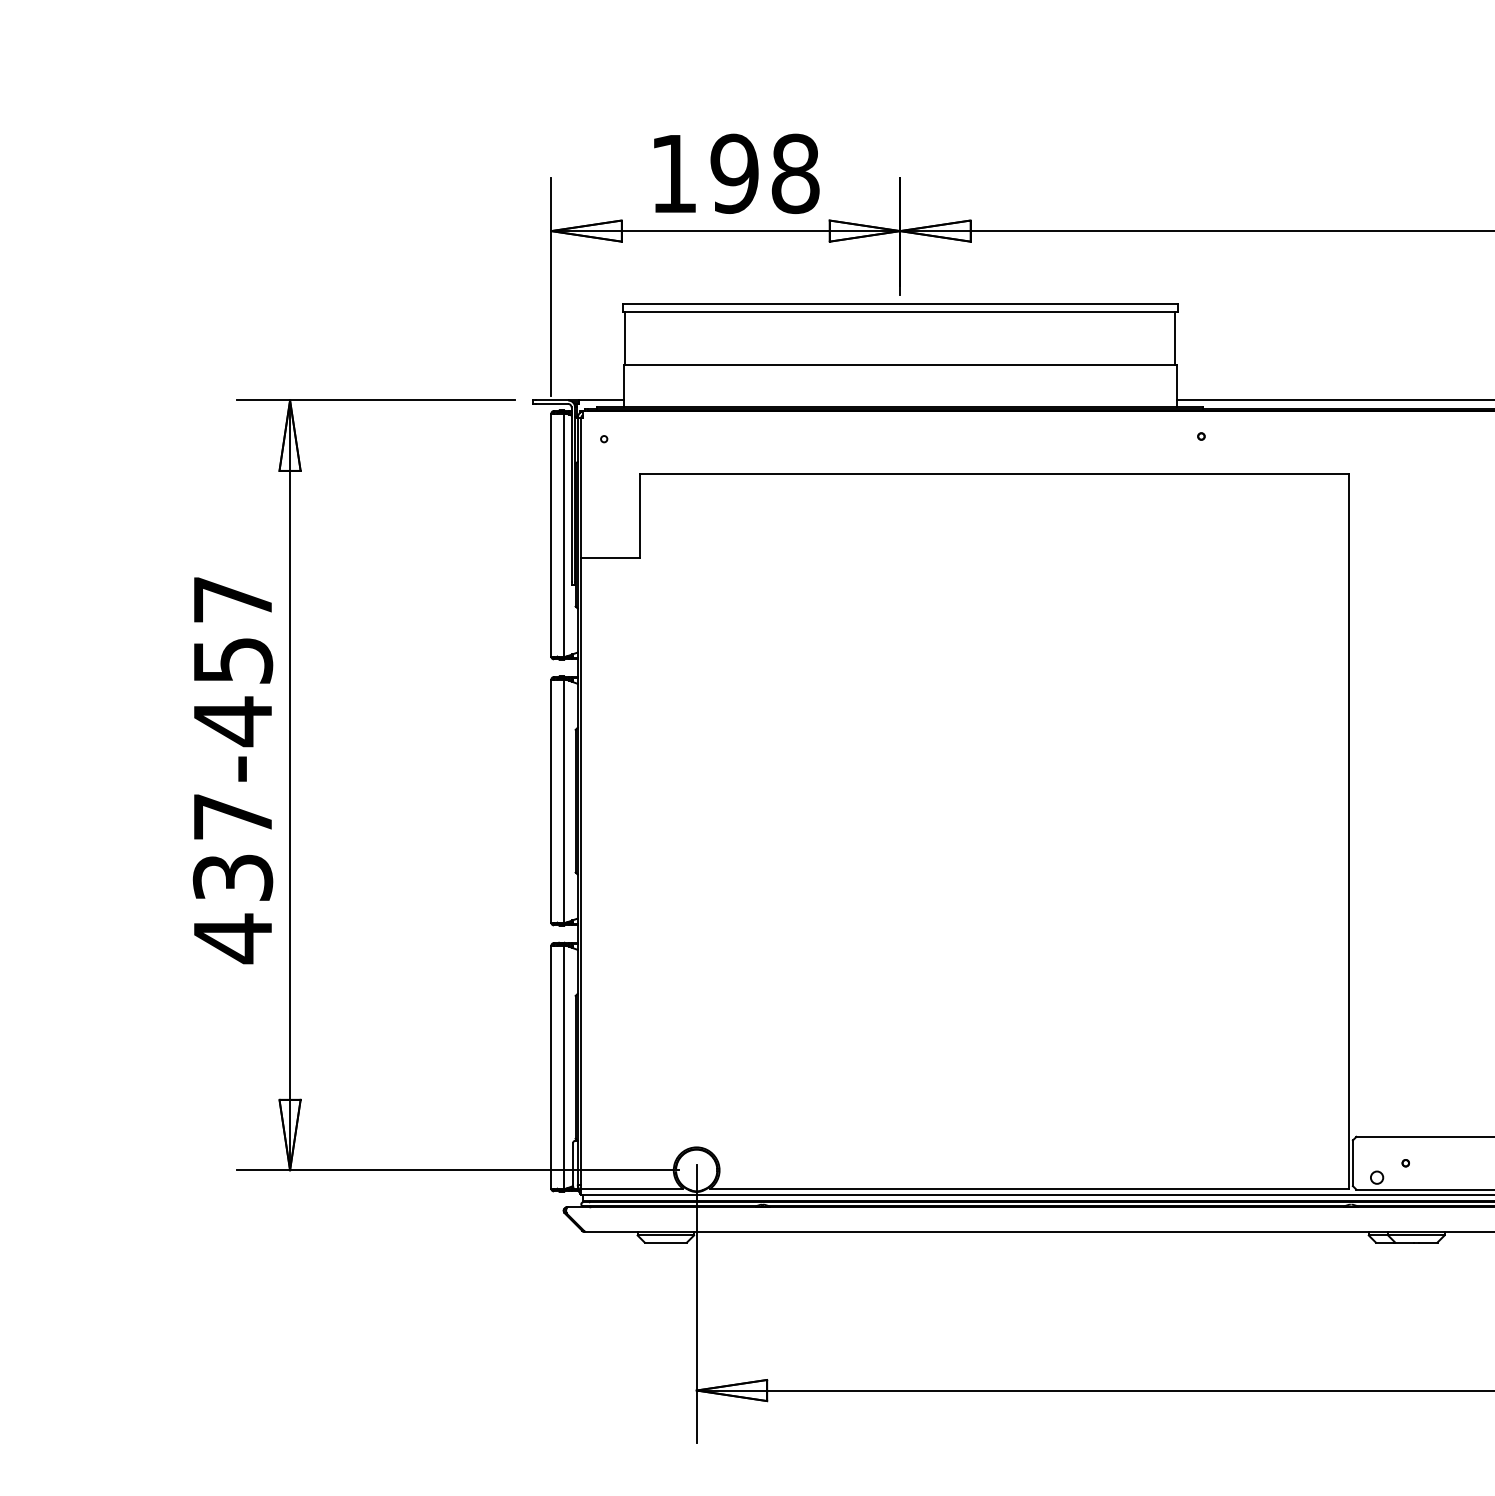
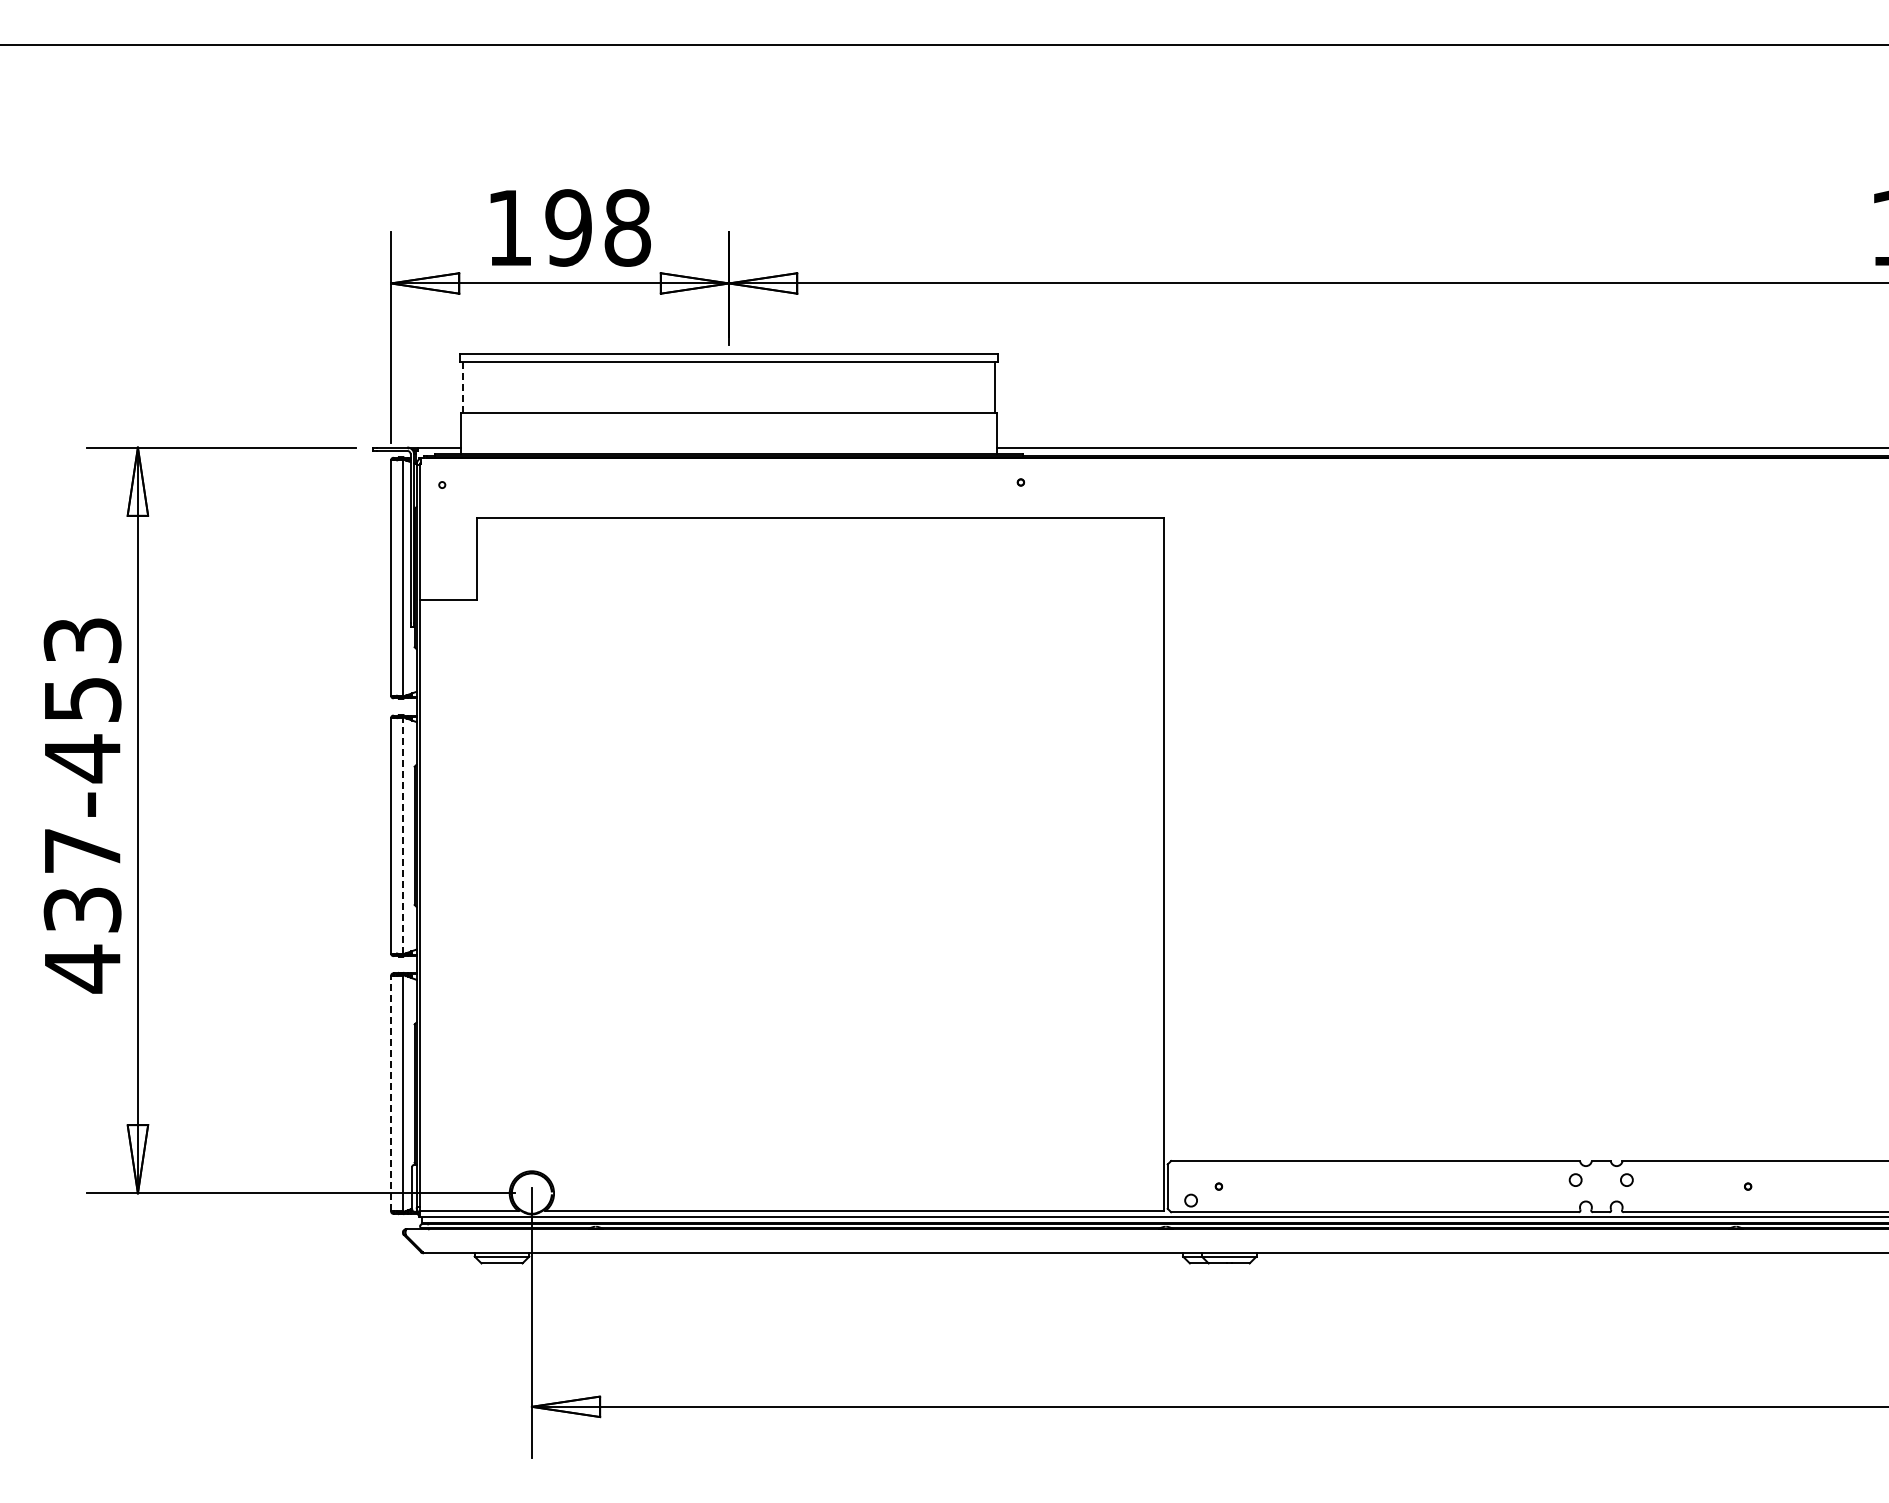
line: (625, 338) -> (462, 387), solid -> dashed
text: (232, 599) -> (82, 640), 437-457 -> 437-453
line: (564, 800) -> (403, 835), solid -> dashed
line: (551, 1067) -> (391, 1093), solid -> dashed

